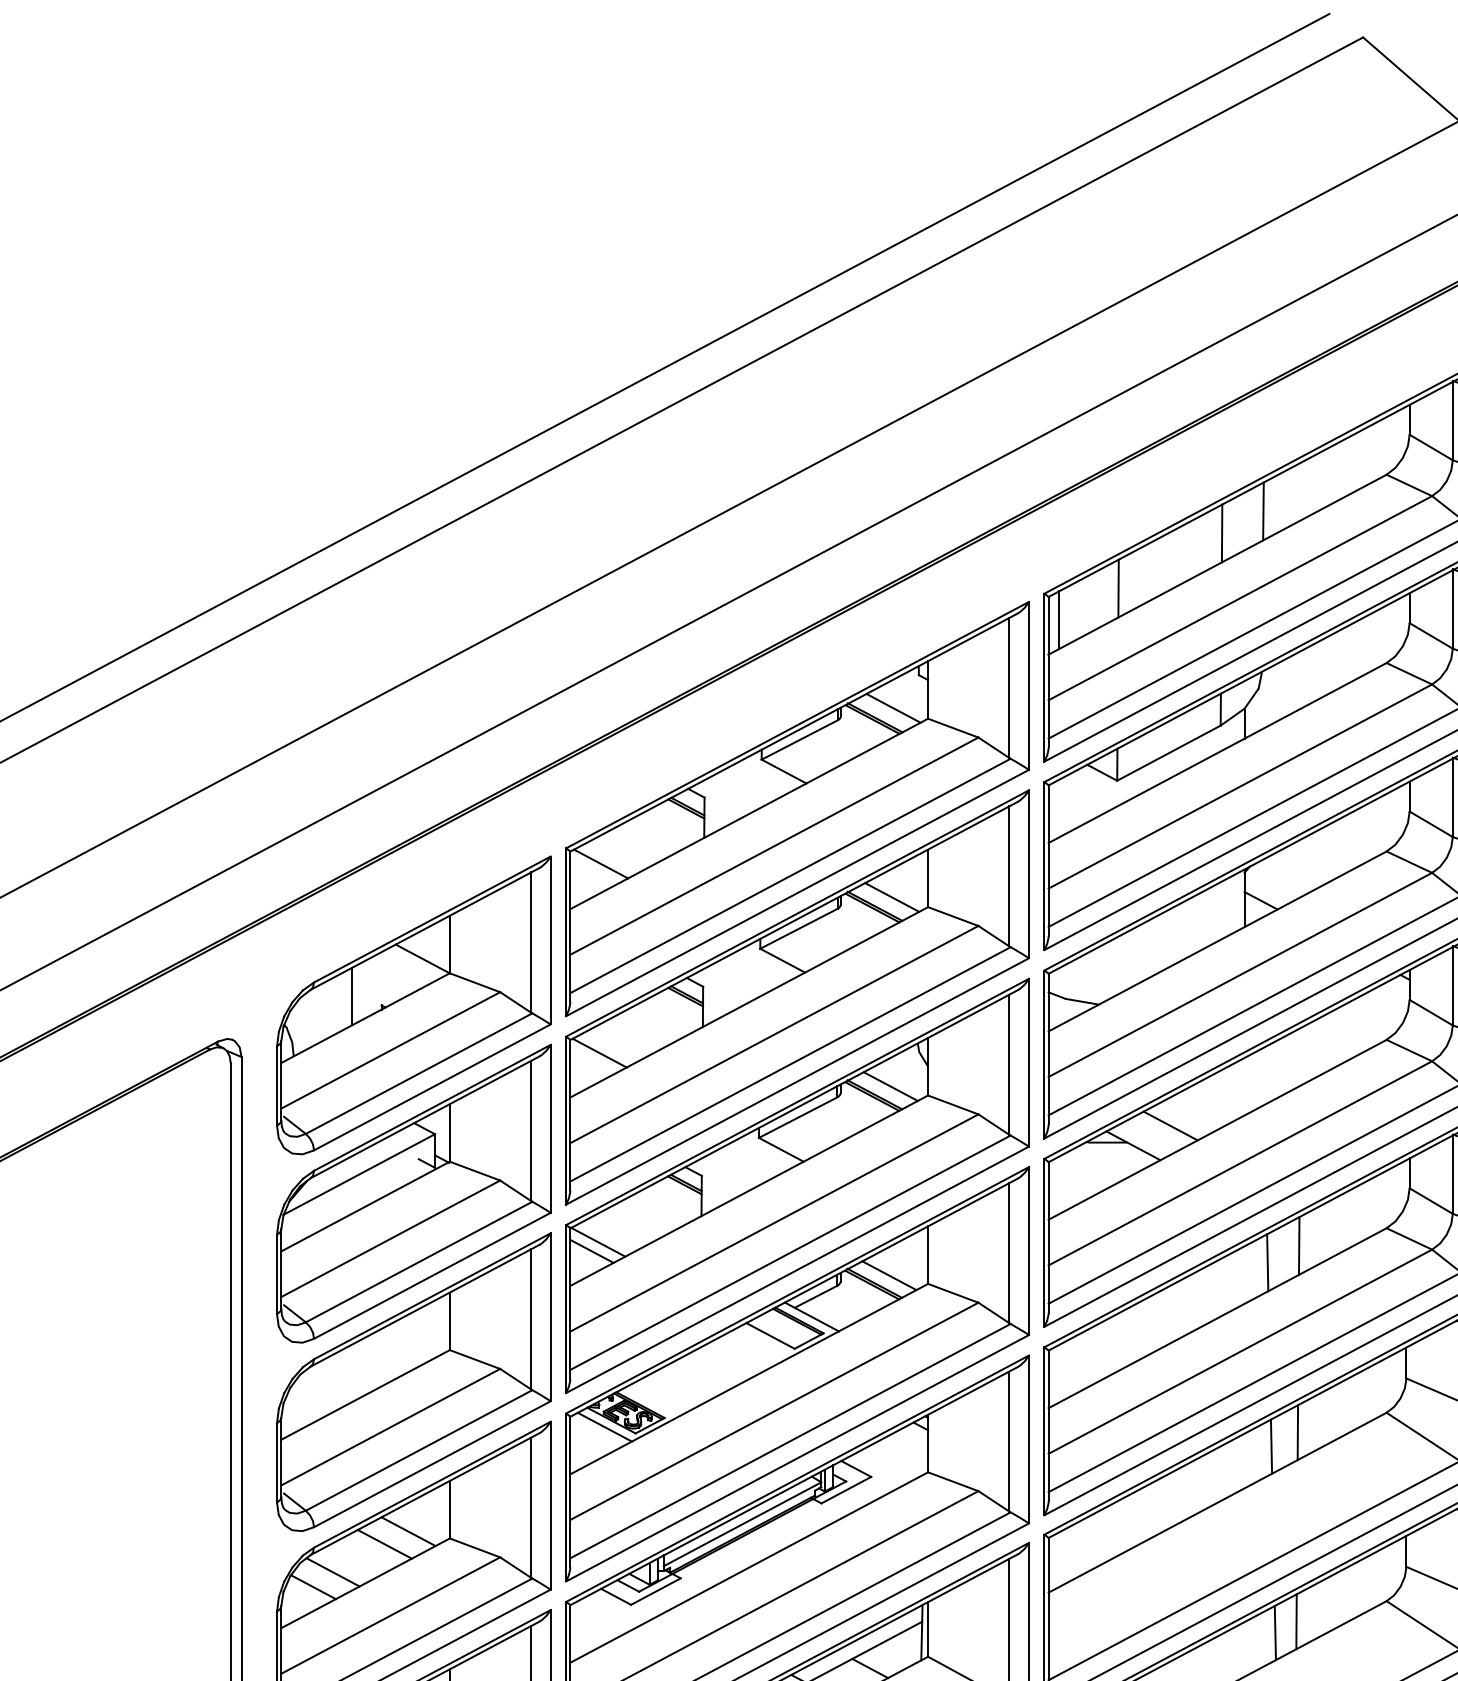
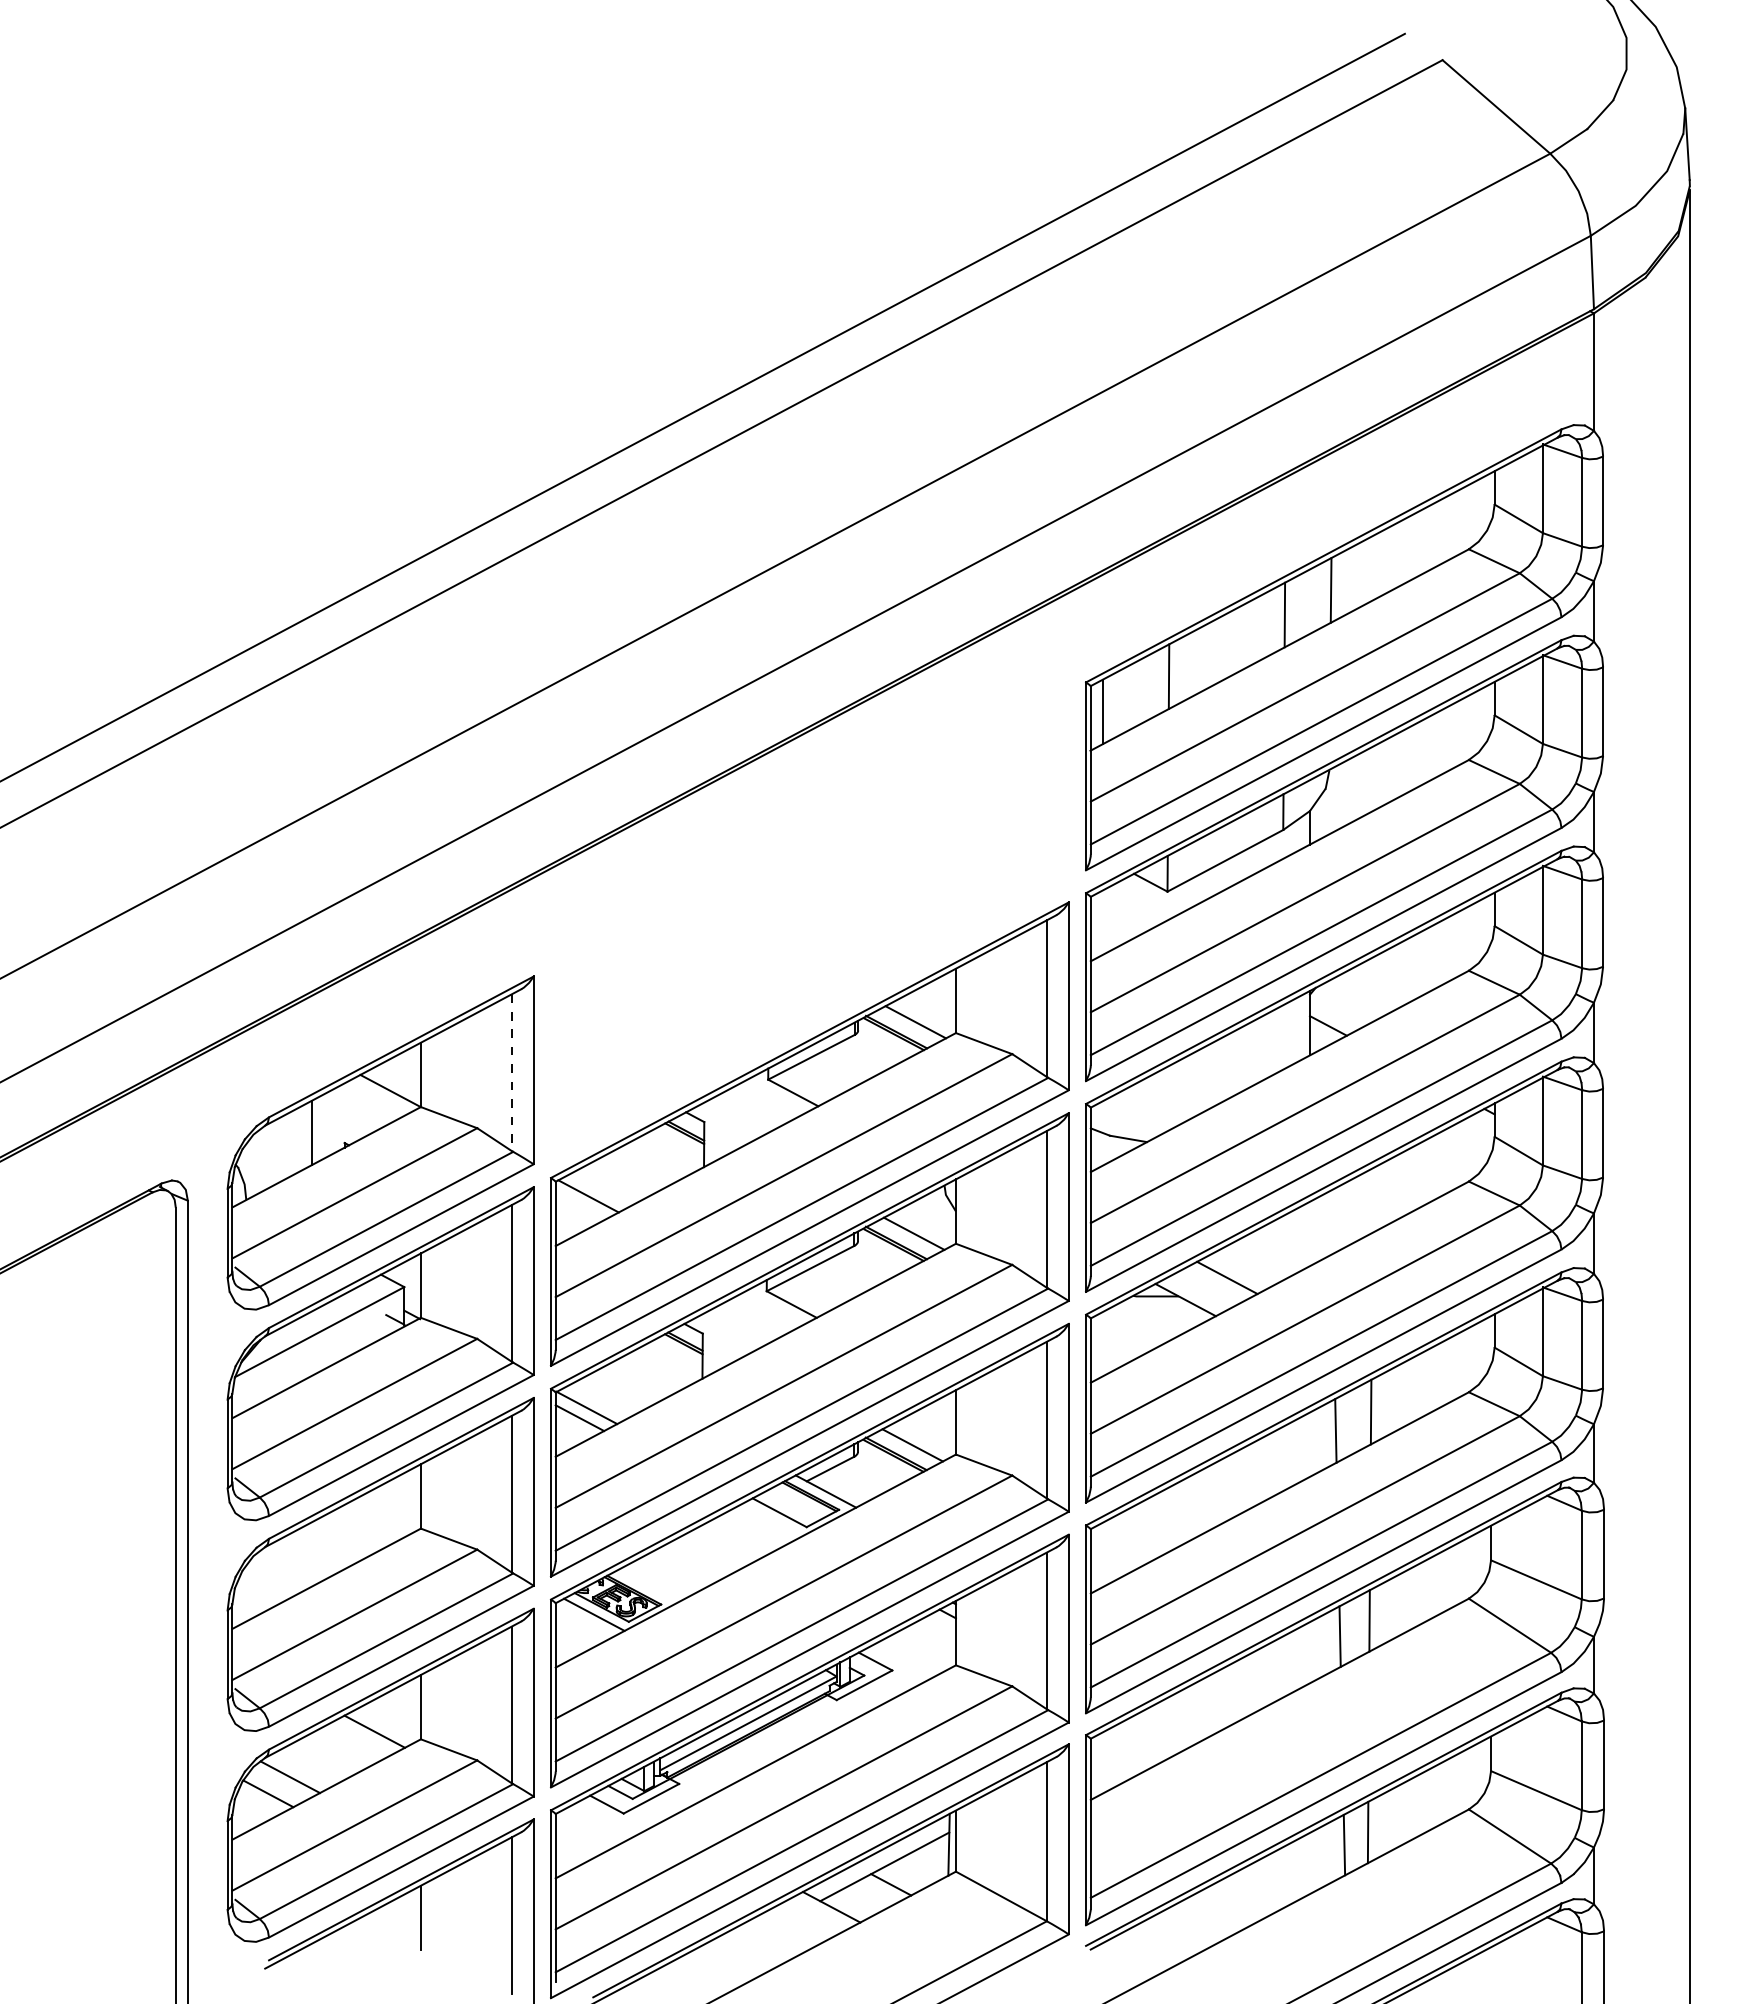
part: (797, 809) -> (809, 923), removed
line: (530, 943) -> (511, 1073), solid -> dashed
line: (384, 1543) -> (347, 1745), removed

